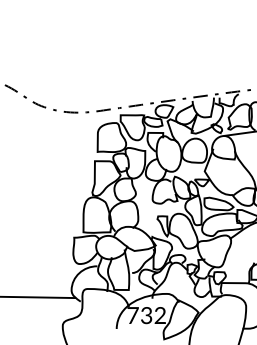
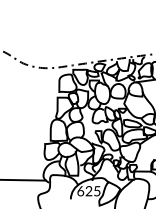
text: (145, 316) -> (88, 191), 732 -> 625

